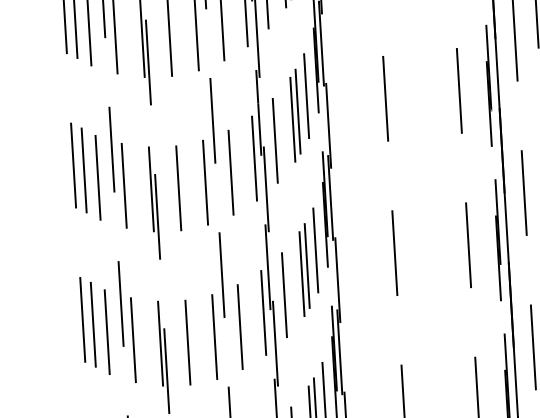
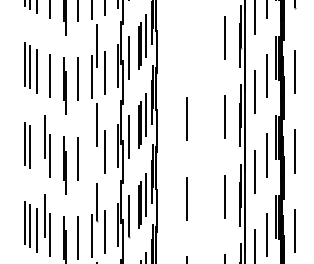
line: (385, 98) -> (186, 39), removed
line: (111, 149) -> (44, 57), removed
line: (106, 331) -> (36, 150), removed
line: (214, 336) -> (91, 156), removed

